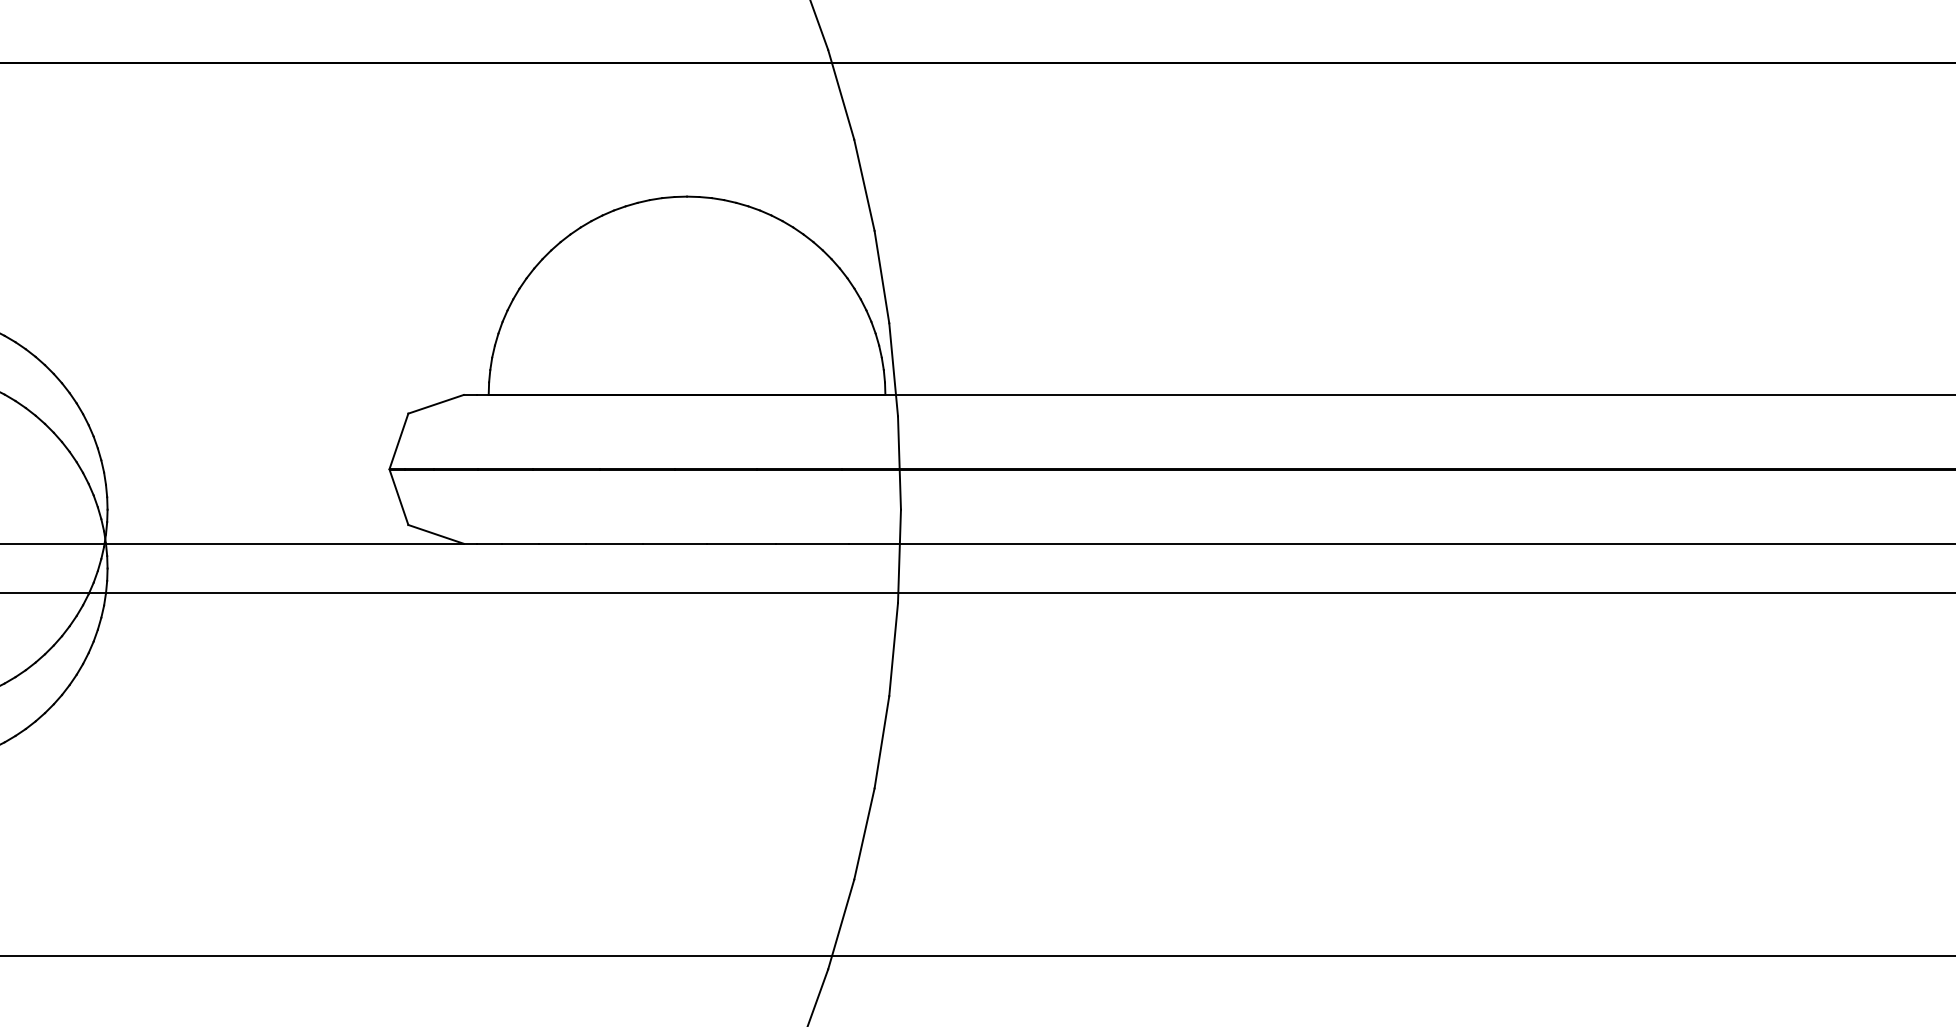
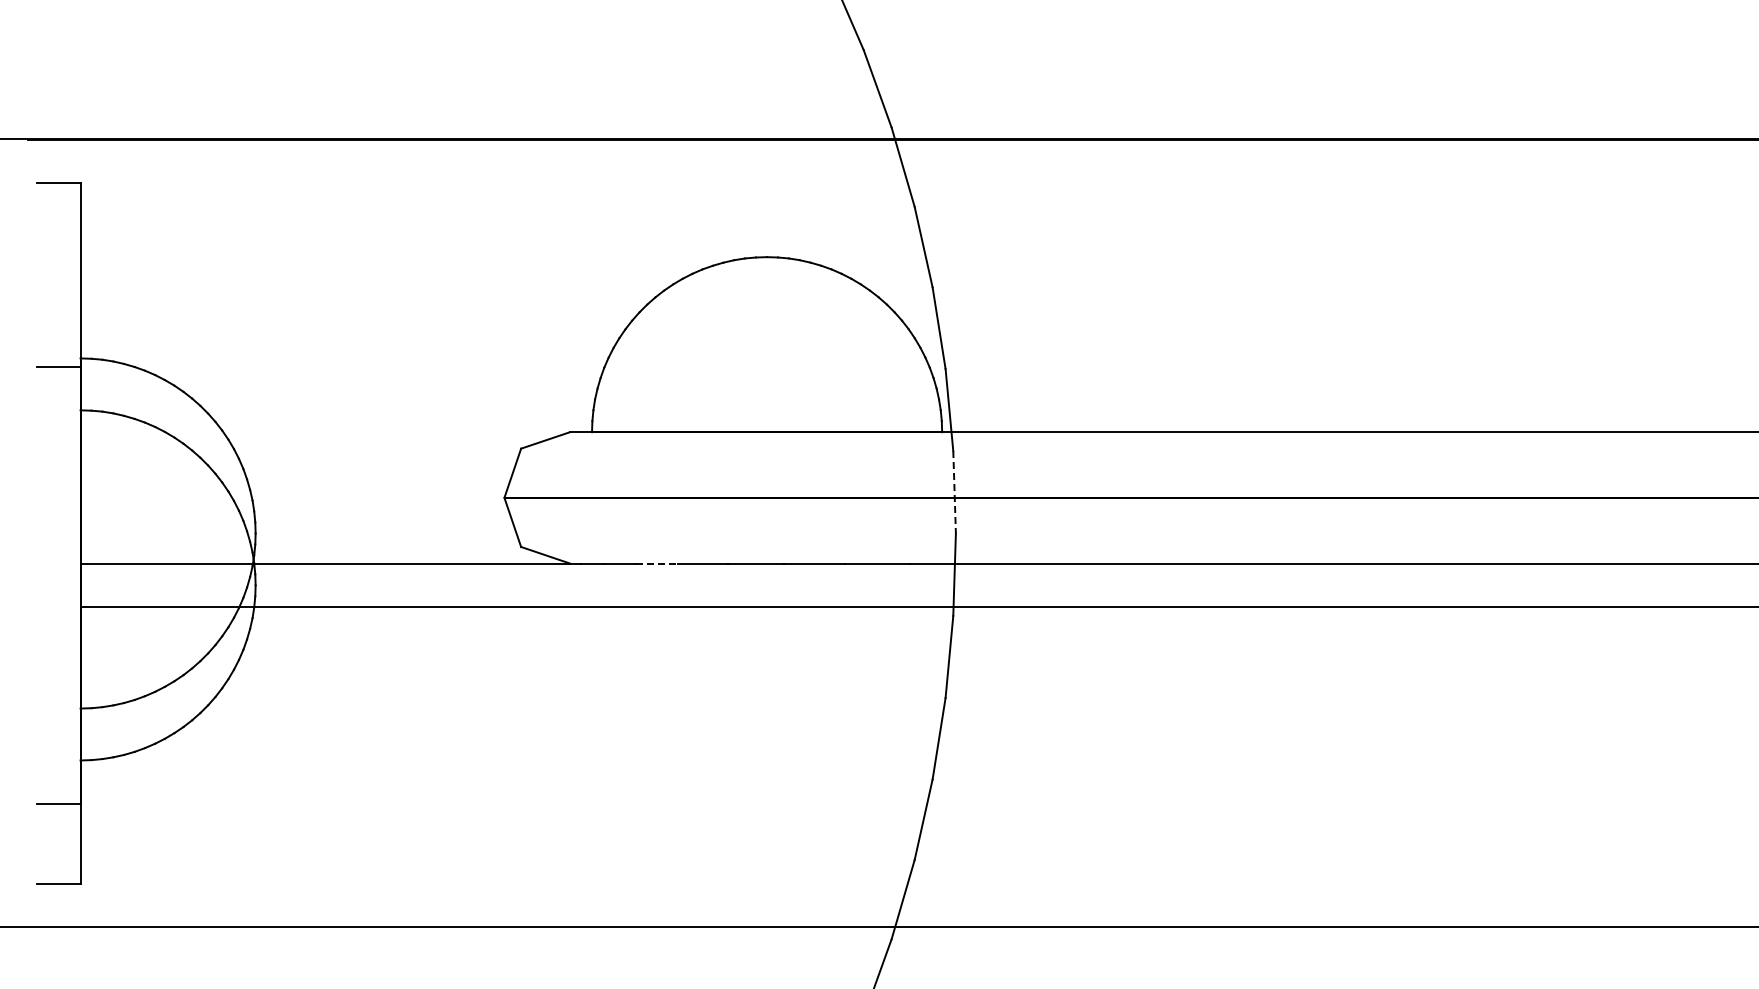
line: (899, 463) -> (954, 492), solid -> dashed
line: (562, 543) -> (657, 563), solid -> dashed

